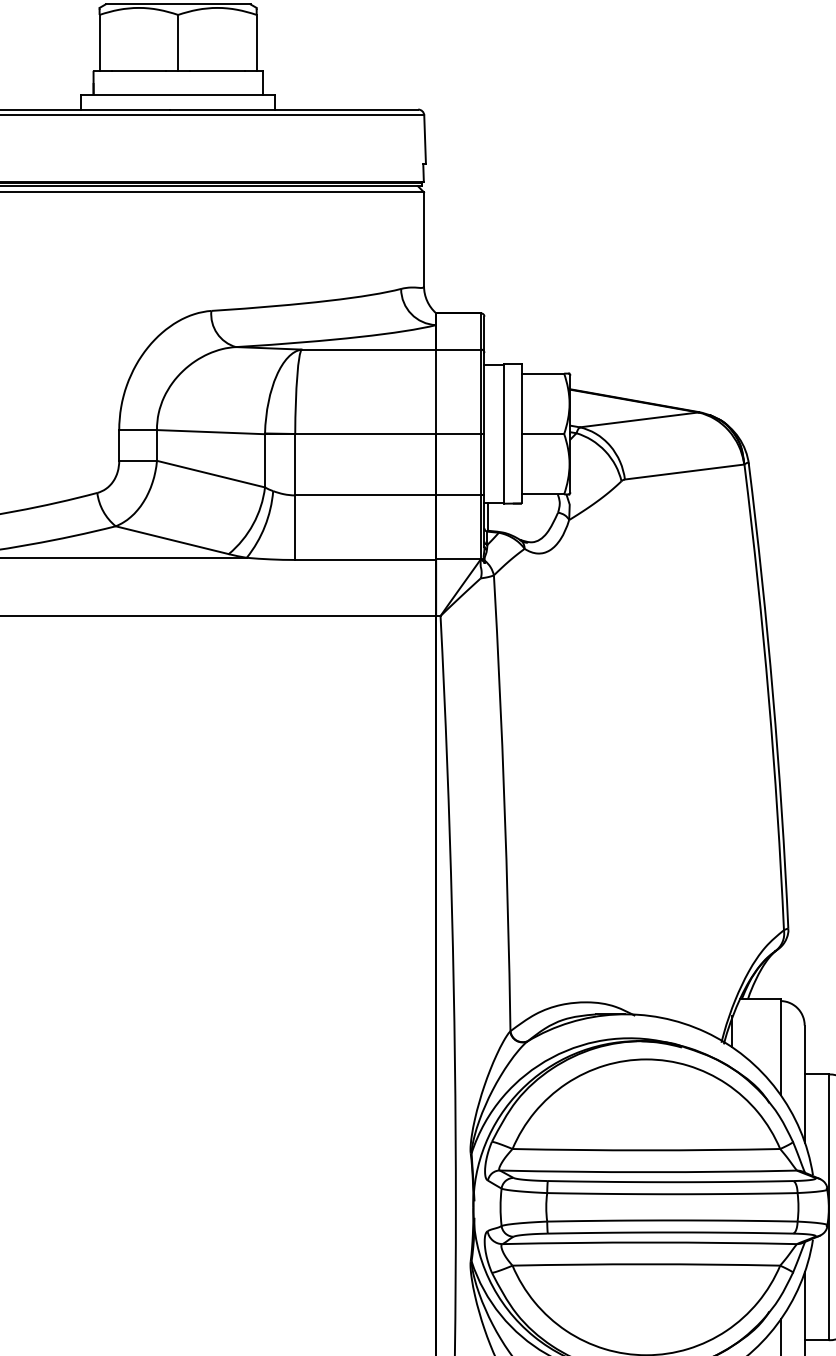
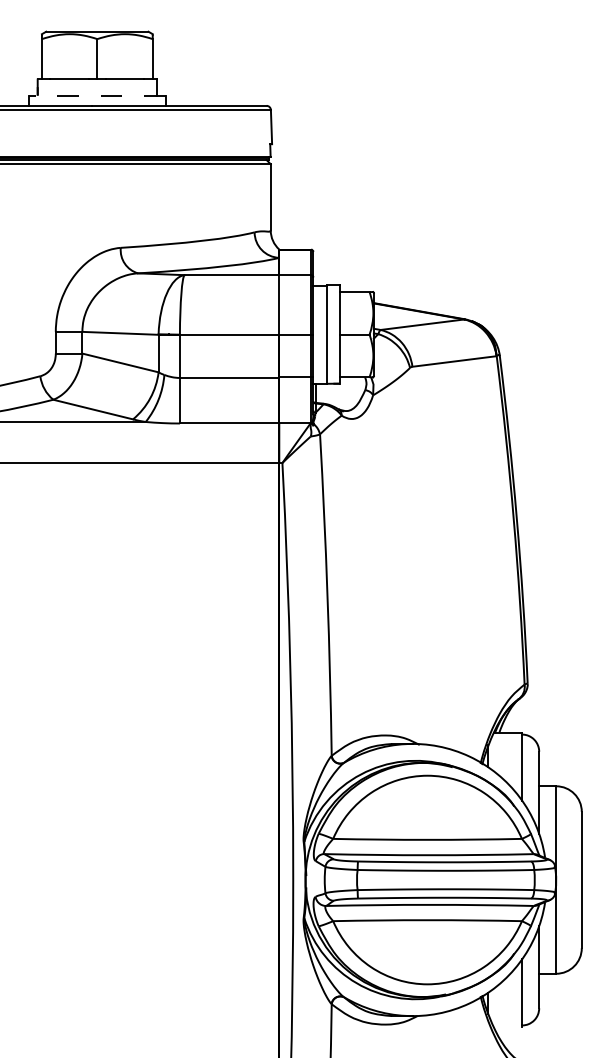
line: (176, 94) -> (96, 95), solid -> dashed

